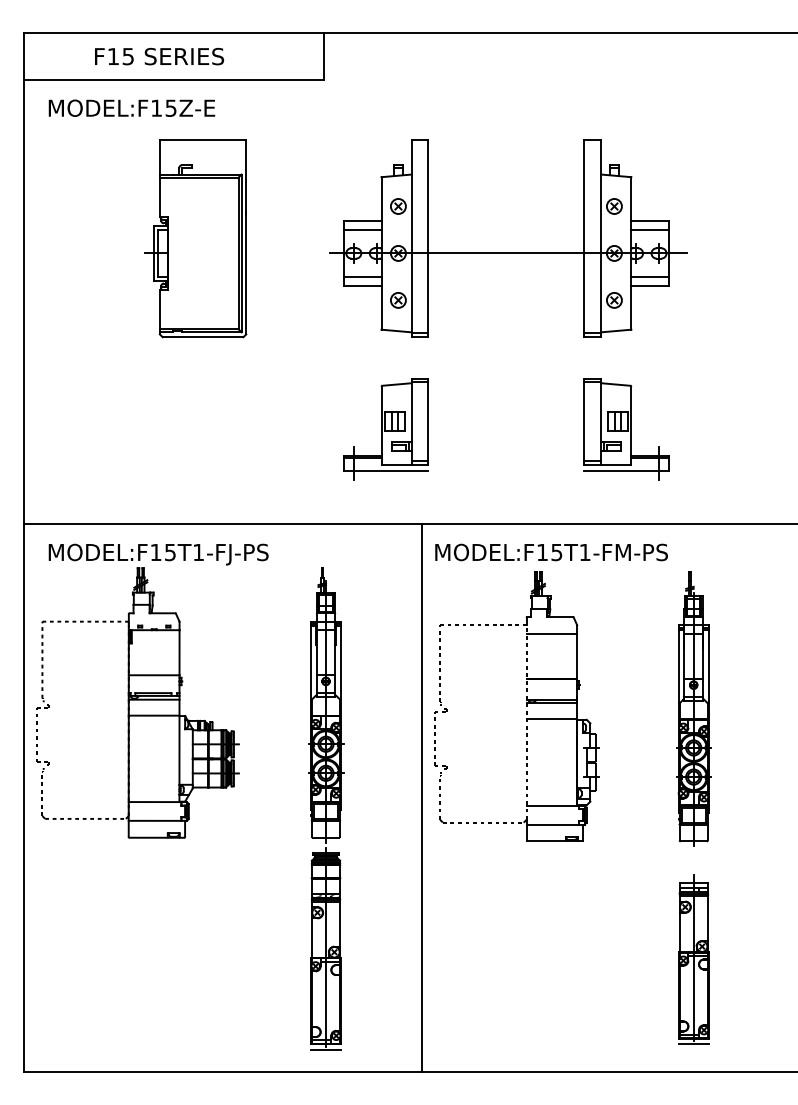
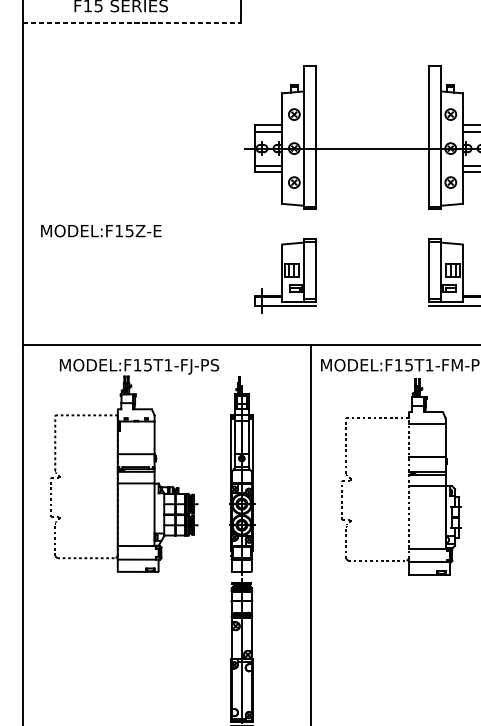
line: (174, 80) -> (132, 23), solid -> dashed
text: (131, 107) -> (100, 230), moved
part: (195, 238) -> (147, 137), removed
part: (152, 690) -> (135, 465), moved
part: (526, 706) -> (408, 476), moved

